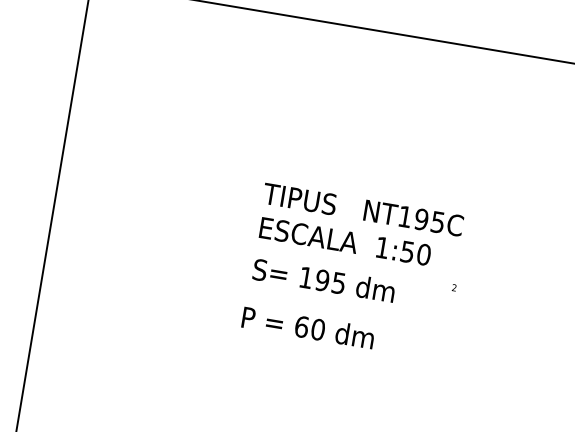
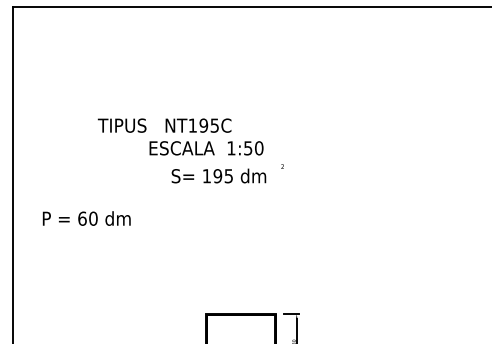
text: (362, 209) -> (164, 125), moved
text: (323, 279) -> (218, 175), moved
text: (307, 327) -> (86, 218), moved

